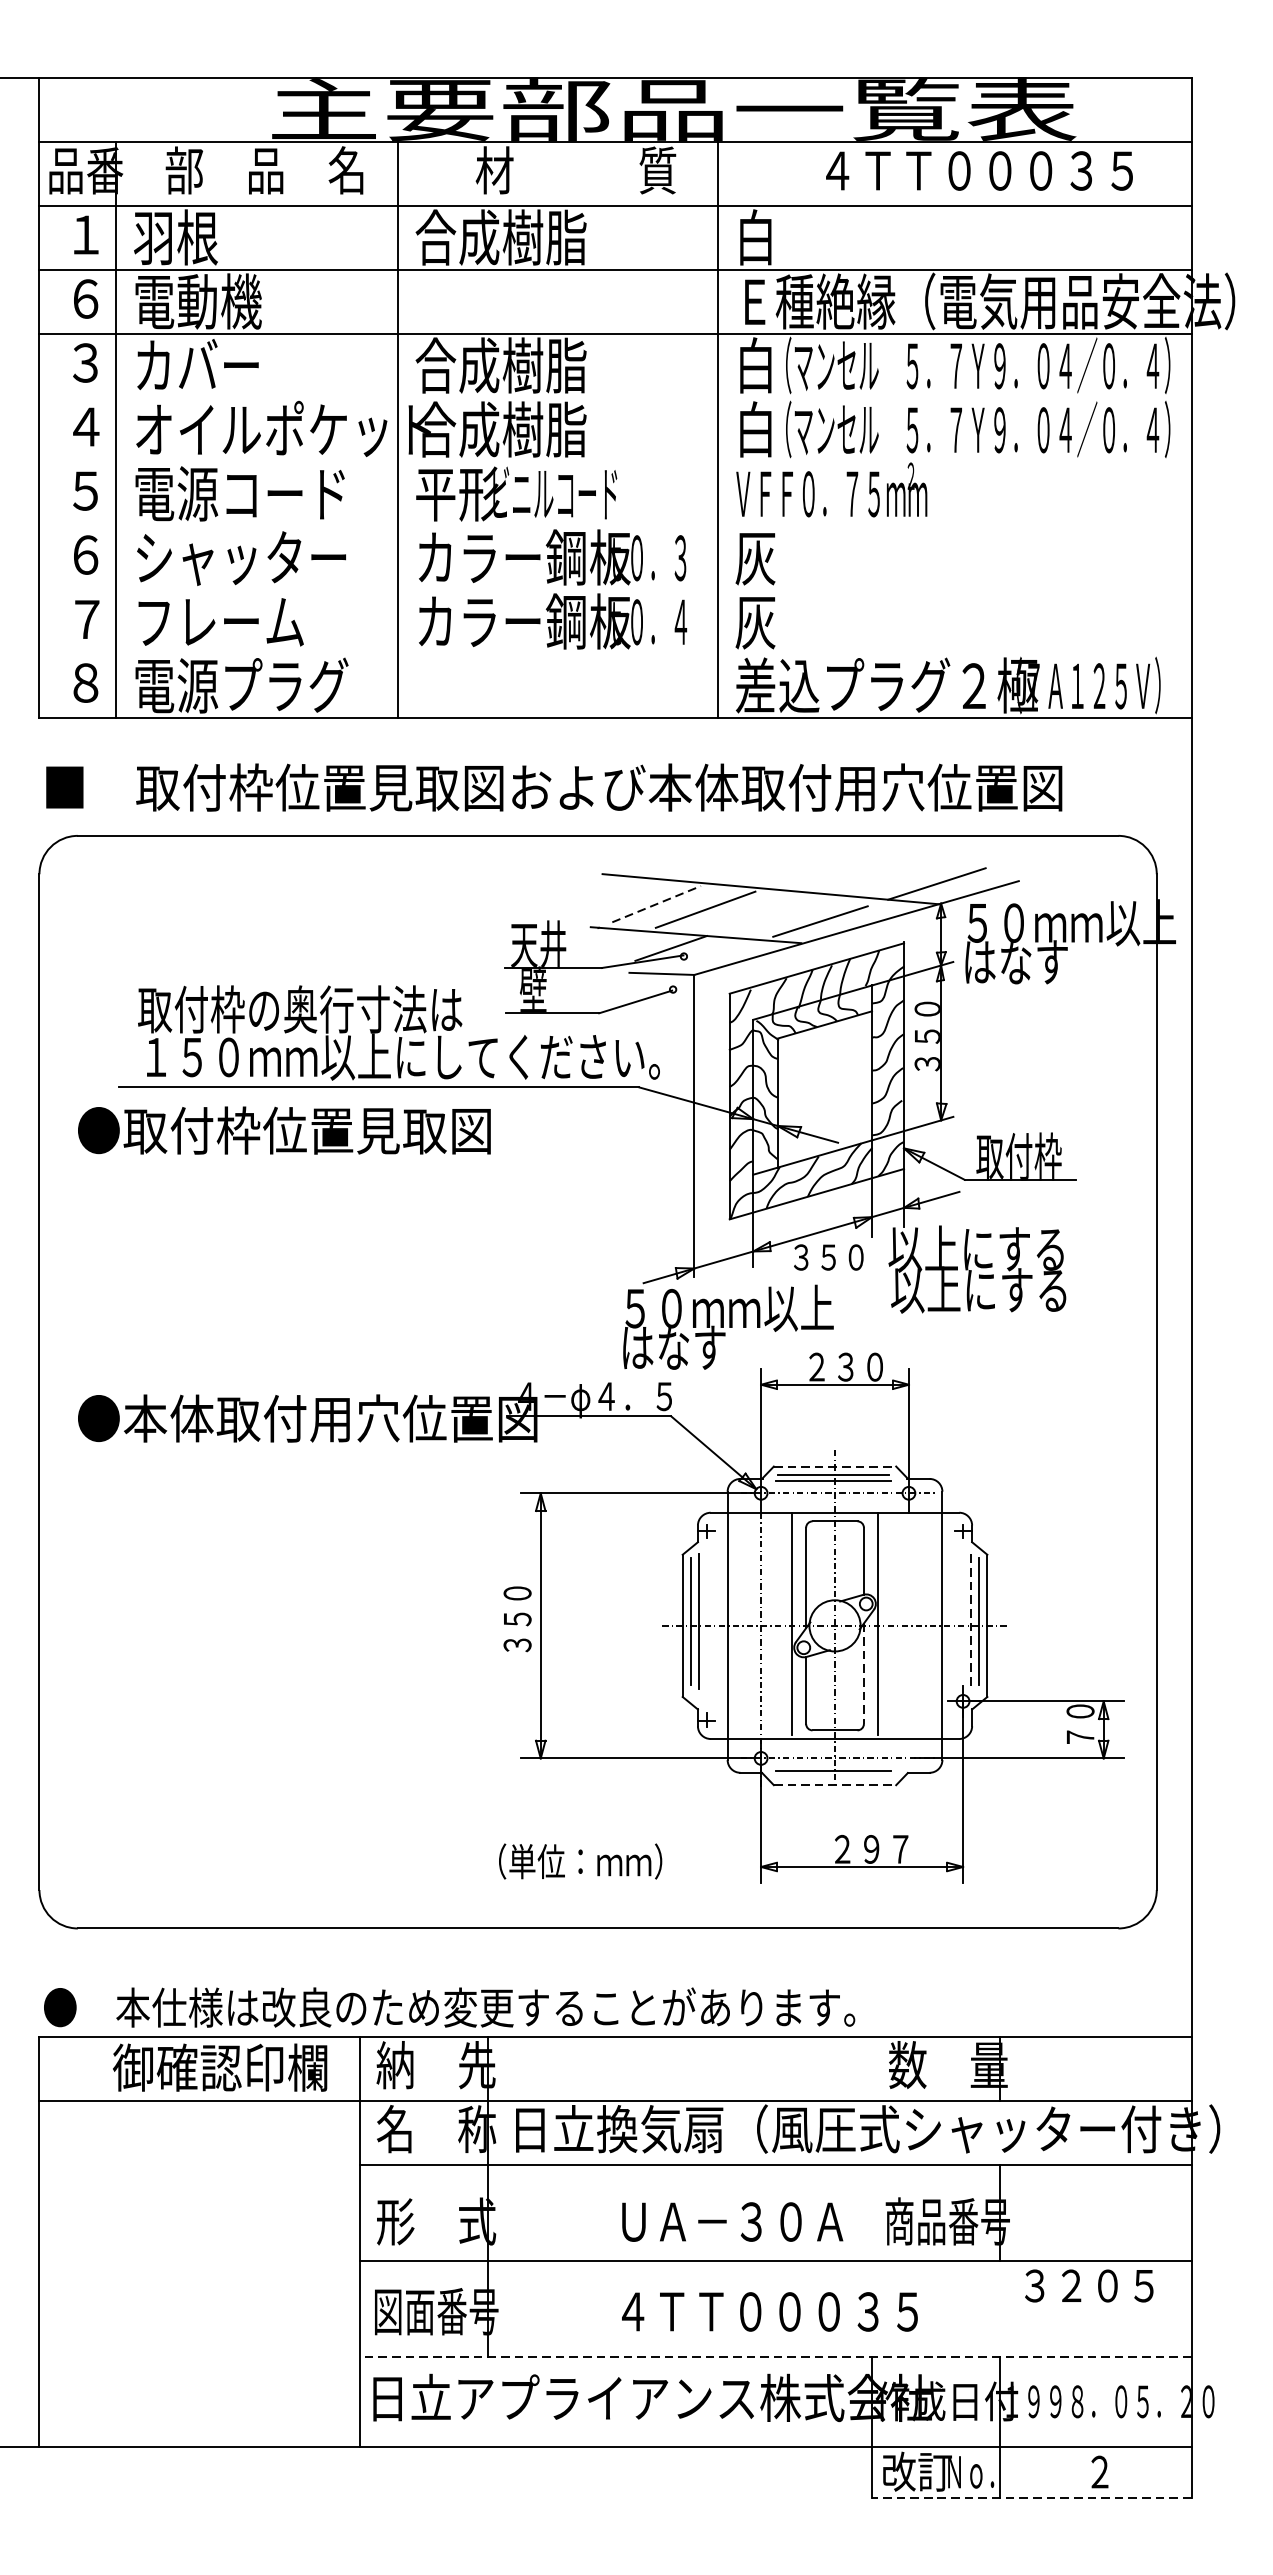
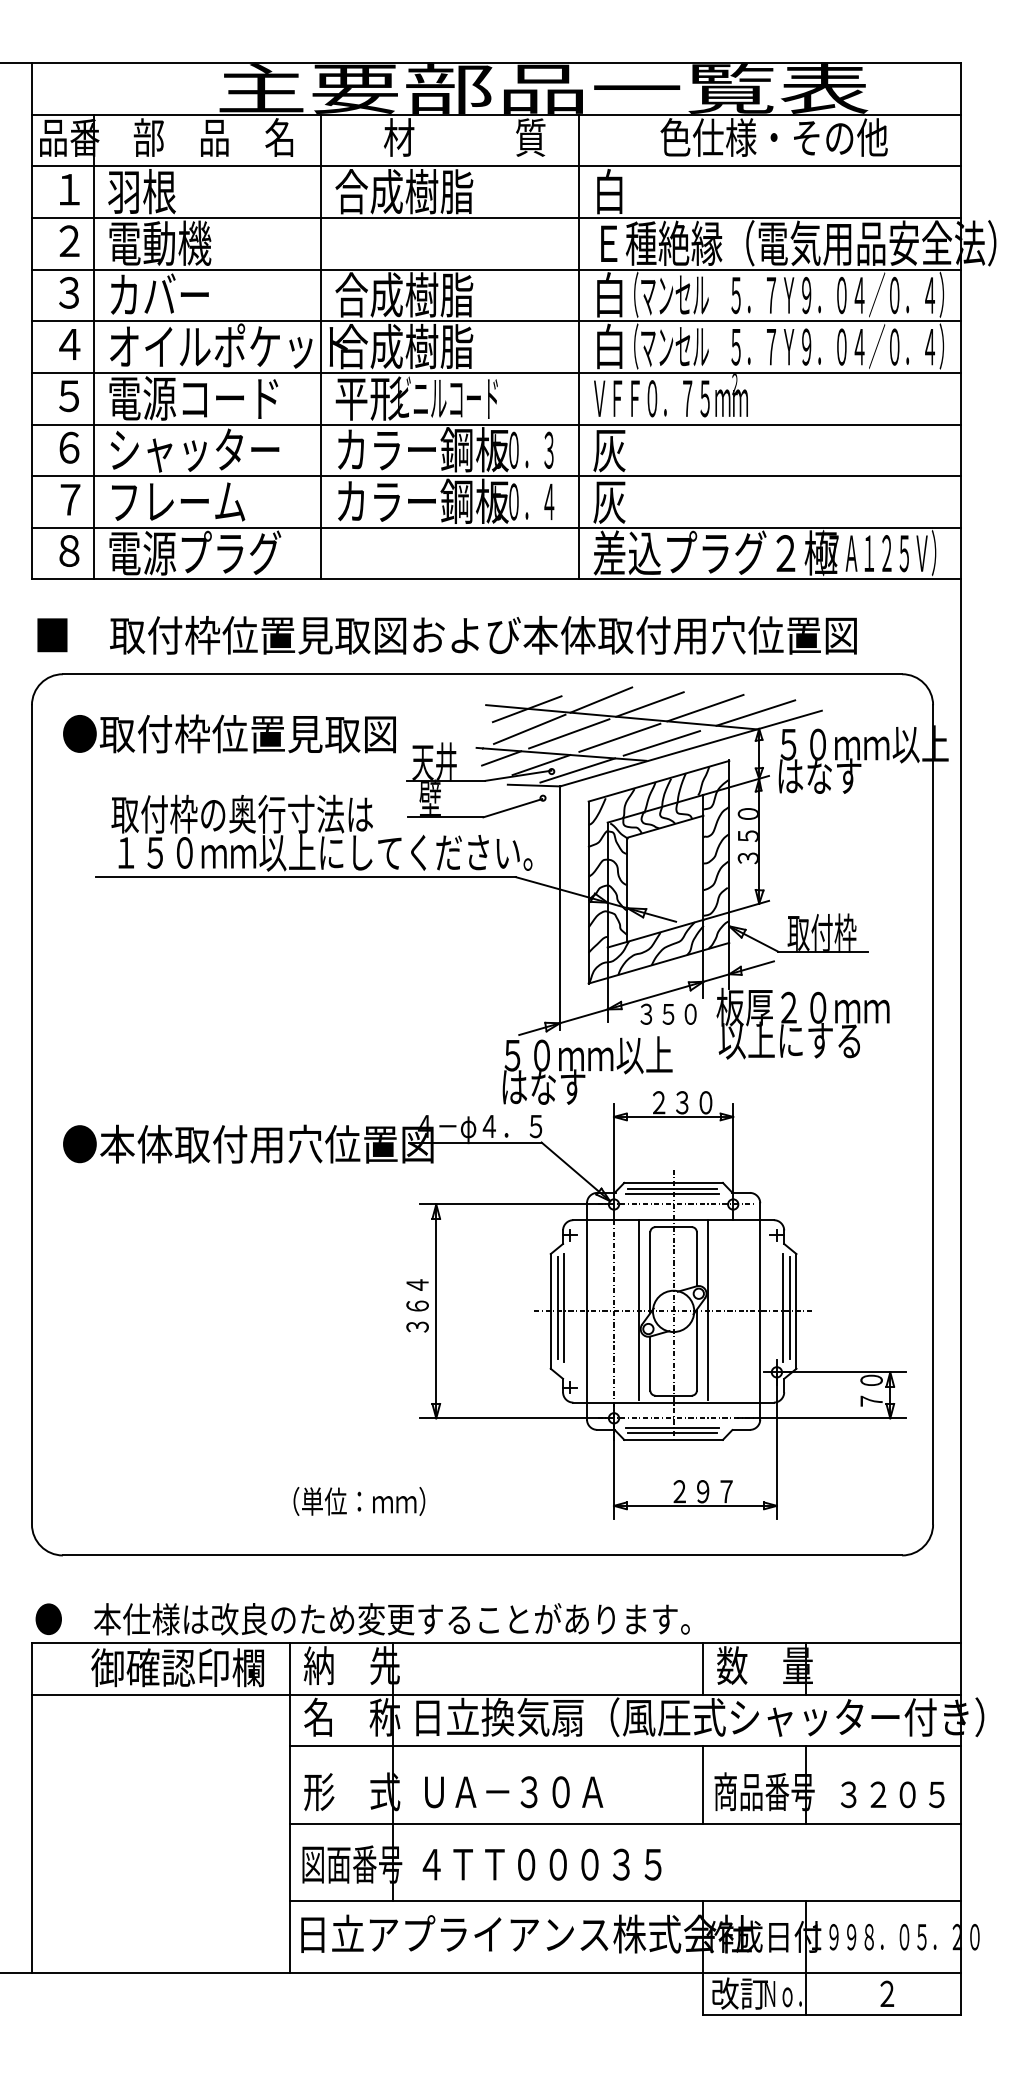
text: (974, 170) -> (786, 137), ４ＴＴ０００３５ -> 色仕様・その他
text: (85, 299) -> (69, 241), ６ -> ２
line: (615, 398) -> (496, 321), added
line: (615, 461) -> (496, 372), added
line: (615, 526) -> (496, 424), added
line: (615, 590) -> (496, 476), added
line: (615, 653) -> (496, 527), added
line: (745, 867) -> (601, 699), added
line: (805, 873) -> (649, 704), added
line: (874, 877) -> (705, 707), added
line: (652, 879) -> (526, 709), added
line: (656, 904) -> (529, 729), dashed -> solid
line: (767, 914) -> (619, 737), added
line: (621, 940) -> (501, 758), added
line: (715, 955) -> (577, 770), added
text: (284, 1130) -> (229, 733), moved
text: (994, 1247) -> (802, 1006), 以上にする -> 板厚２０ｍｍ
line: (836, 1466) -> (674, 1182), dashed -> solid
text: (517, 1606) -> (417, 1295), ３５０ -> ３６４
line: (971, 1622) -> (783, 1308), dashed -> solid
line: (863, 1674) -> (696, 1350), dashed -> solid
line: (833, 1777) -> (672, 1433), added
line: (836, 1784) -> (674, 1439), dashed -> solid
text: (580, 1861) -> (359, 1501), moved
line: (872, 2068) -> (703, 1668), added
line: (872, 2212) -> (703, 1784), added
text: (733, 2222) -> (514, 1792), moved
text: (1089, 2285) -> (892, 1794), moved
text: (769, 2311) -> (541, 1864), moved
line: (775, 2357) -> (625, 1901), dashed -> solid
line: (1030, 2497) -> (831, 2014), dashed -> solid

